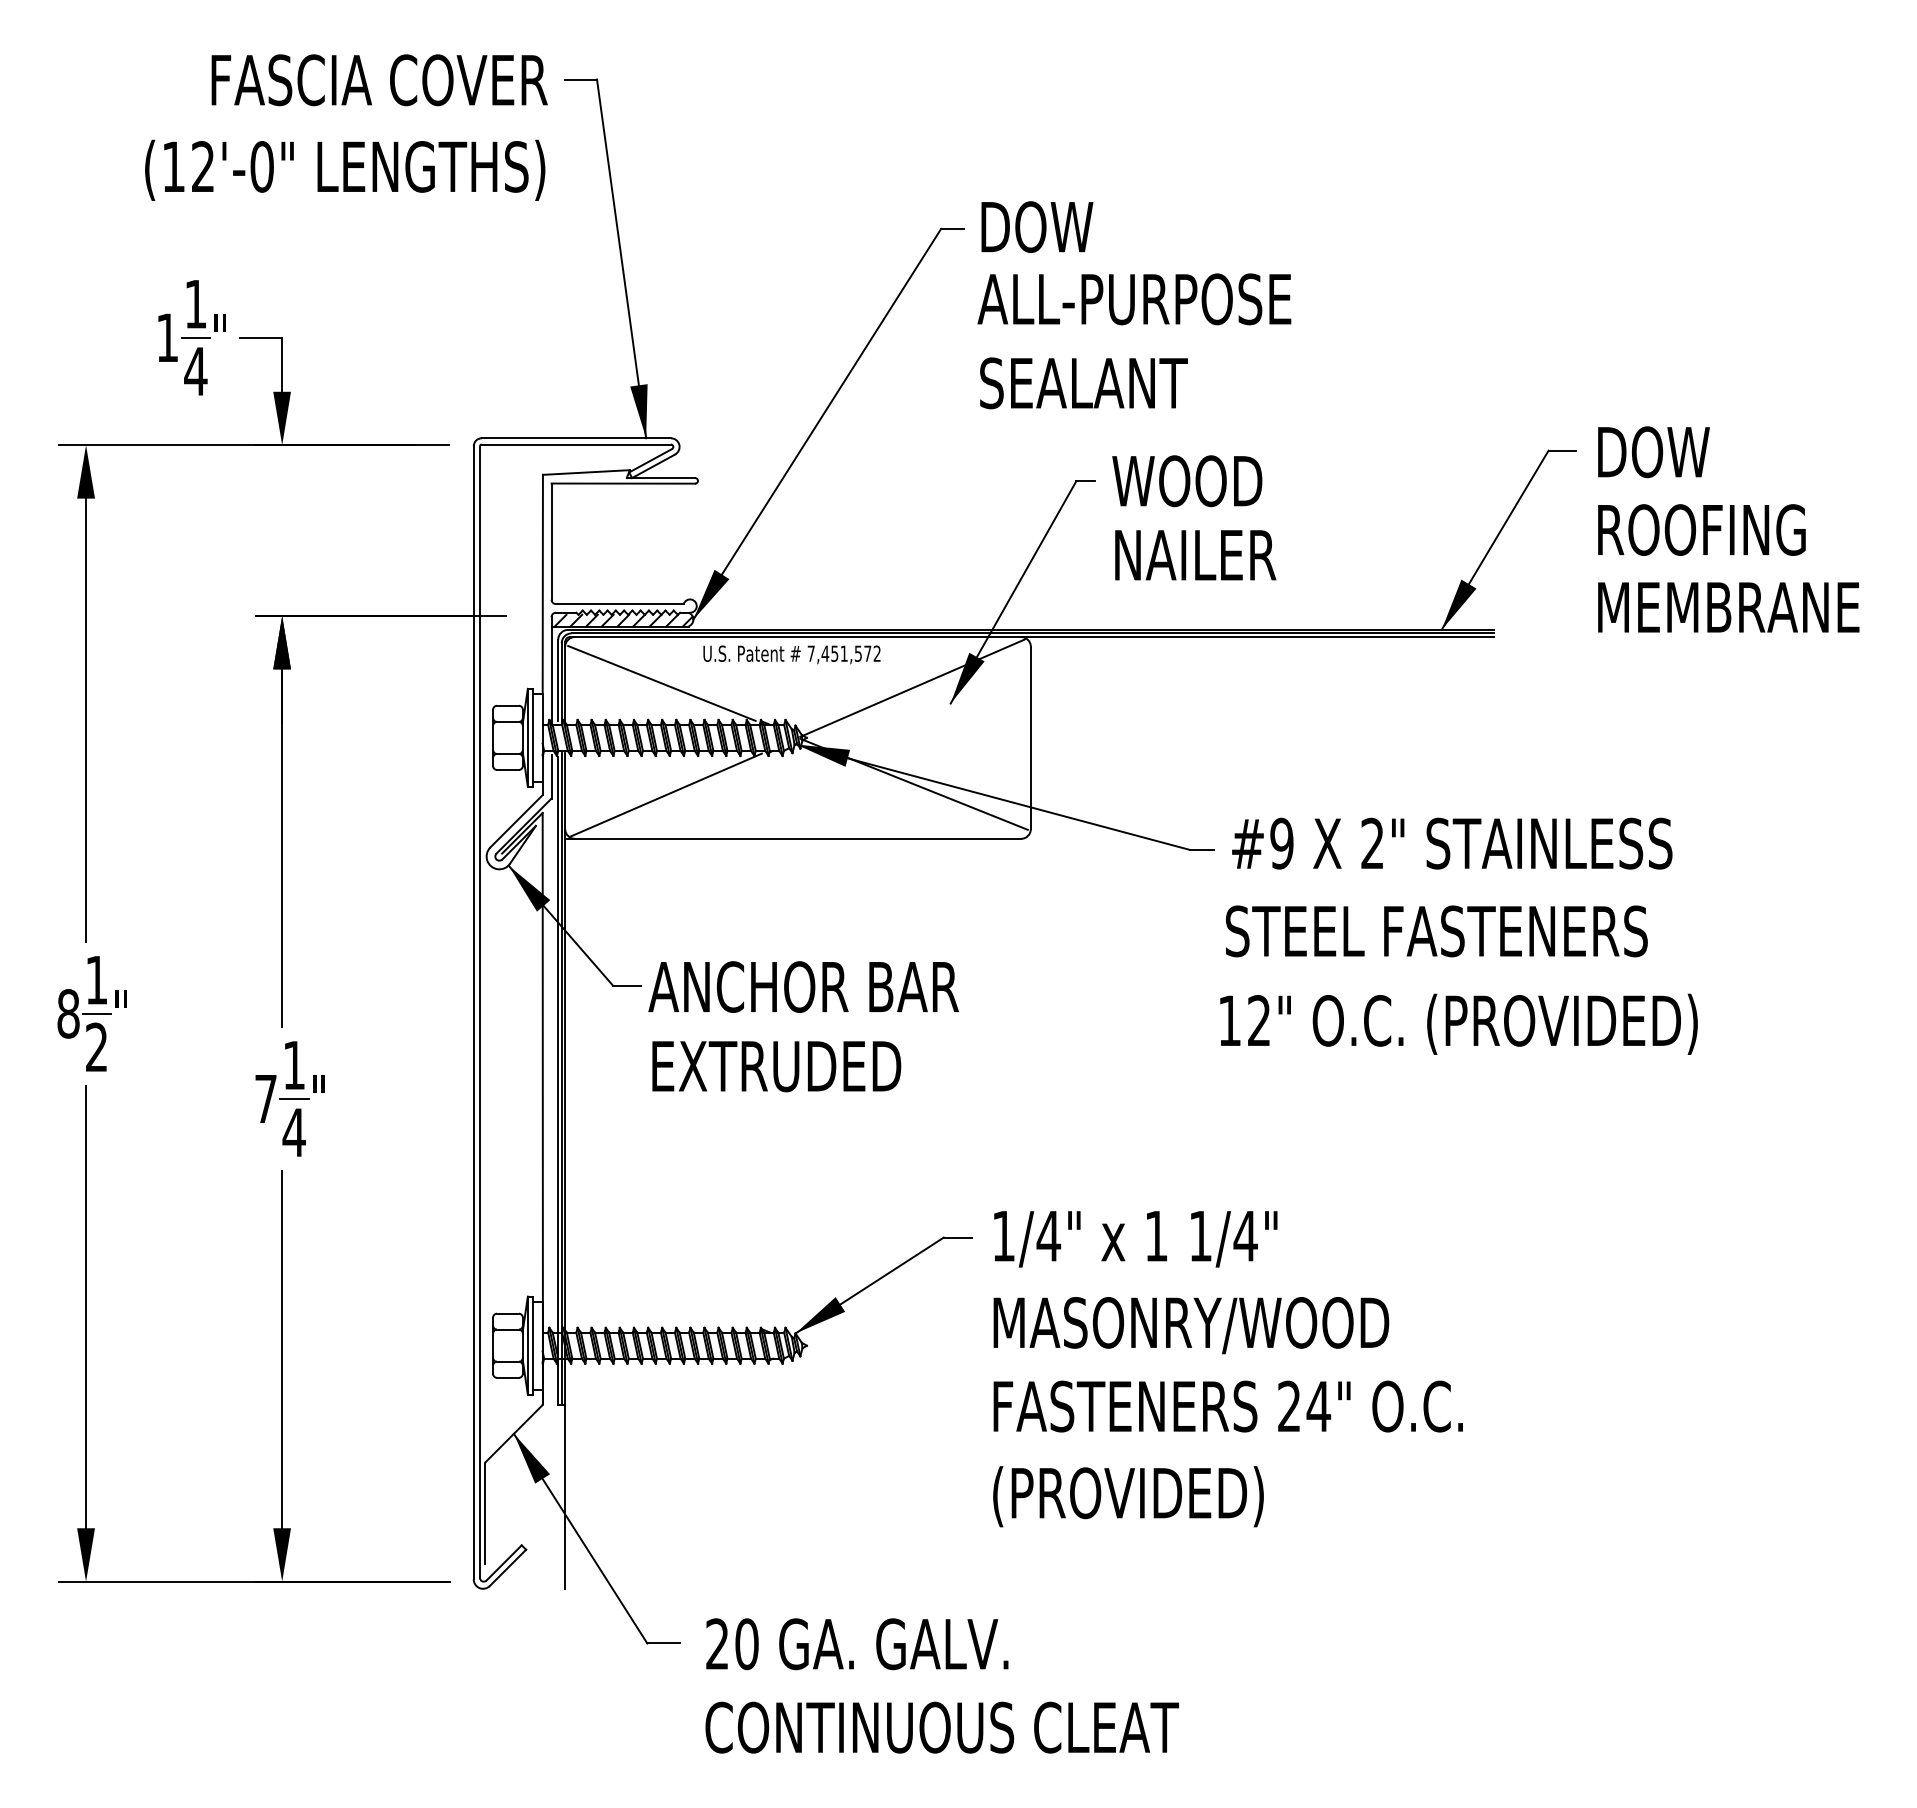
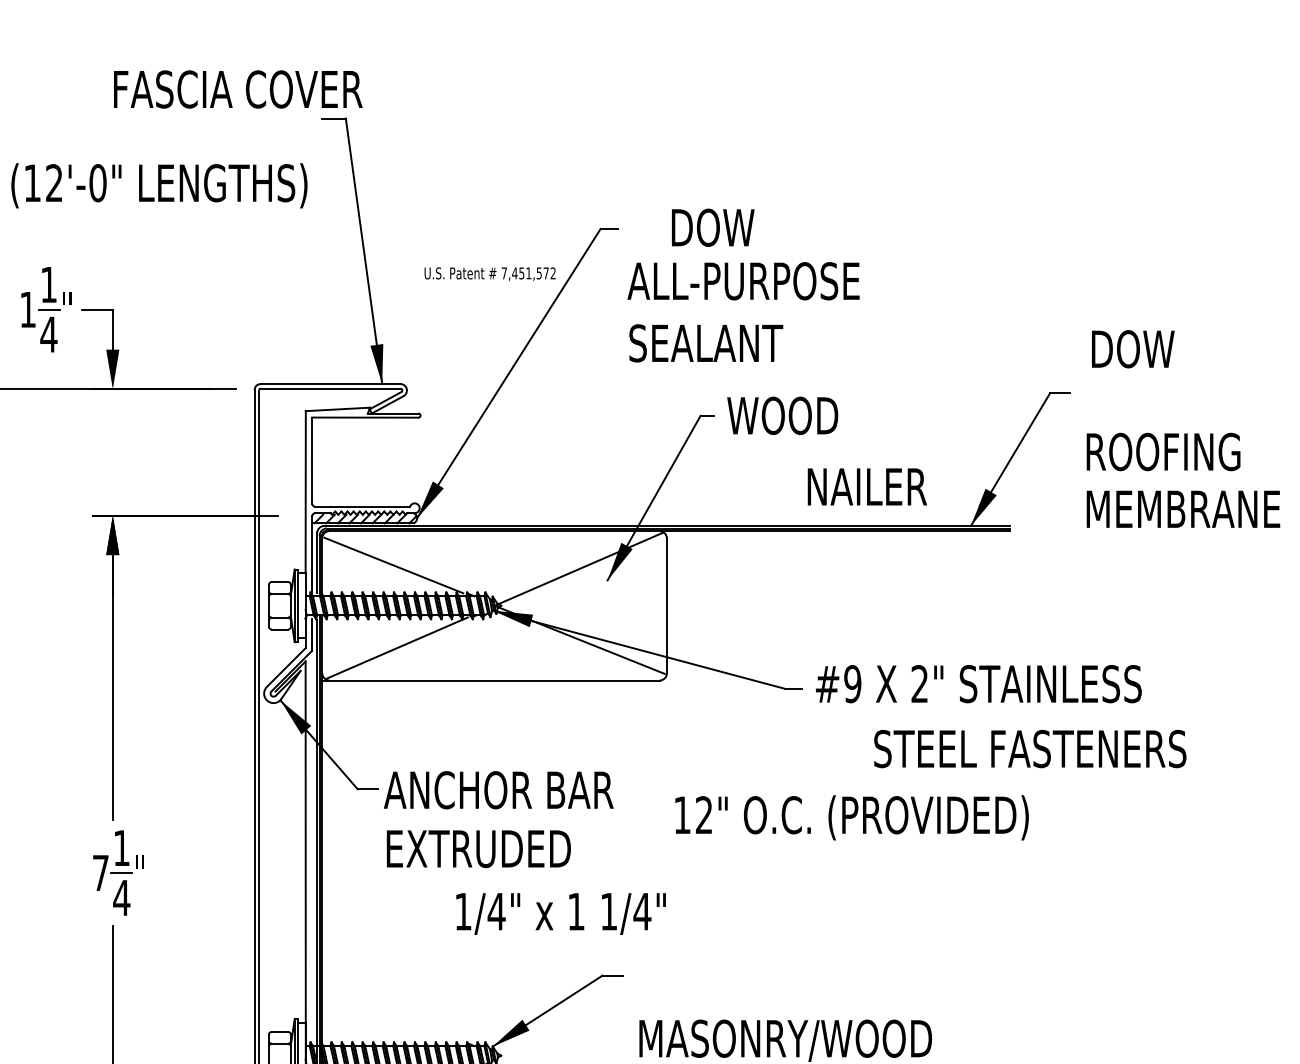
text: (379, 80) -> (238, 89), moved
text: (1037, 226) -> (713, 227), moved
text: (1653, 452) -> (1132, 349), moved
text: (1195, 555) -> (867, 487), moved
text: (791, 654) -> (489, 273), moved
text: (1436, 931) -> (1030, 749), moved
text: (1458, 1023) -> (851, 817), moved
text: (1135, 1239) -> (560, 914), moved

